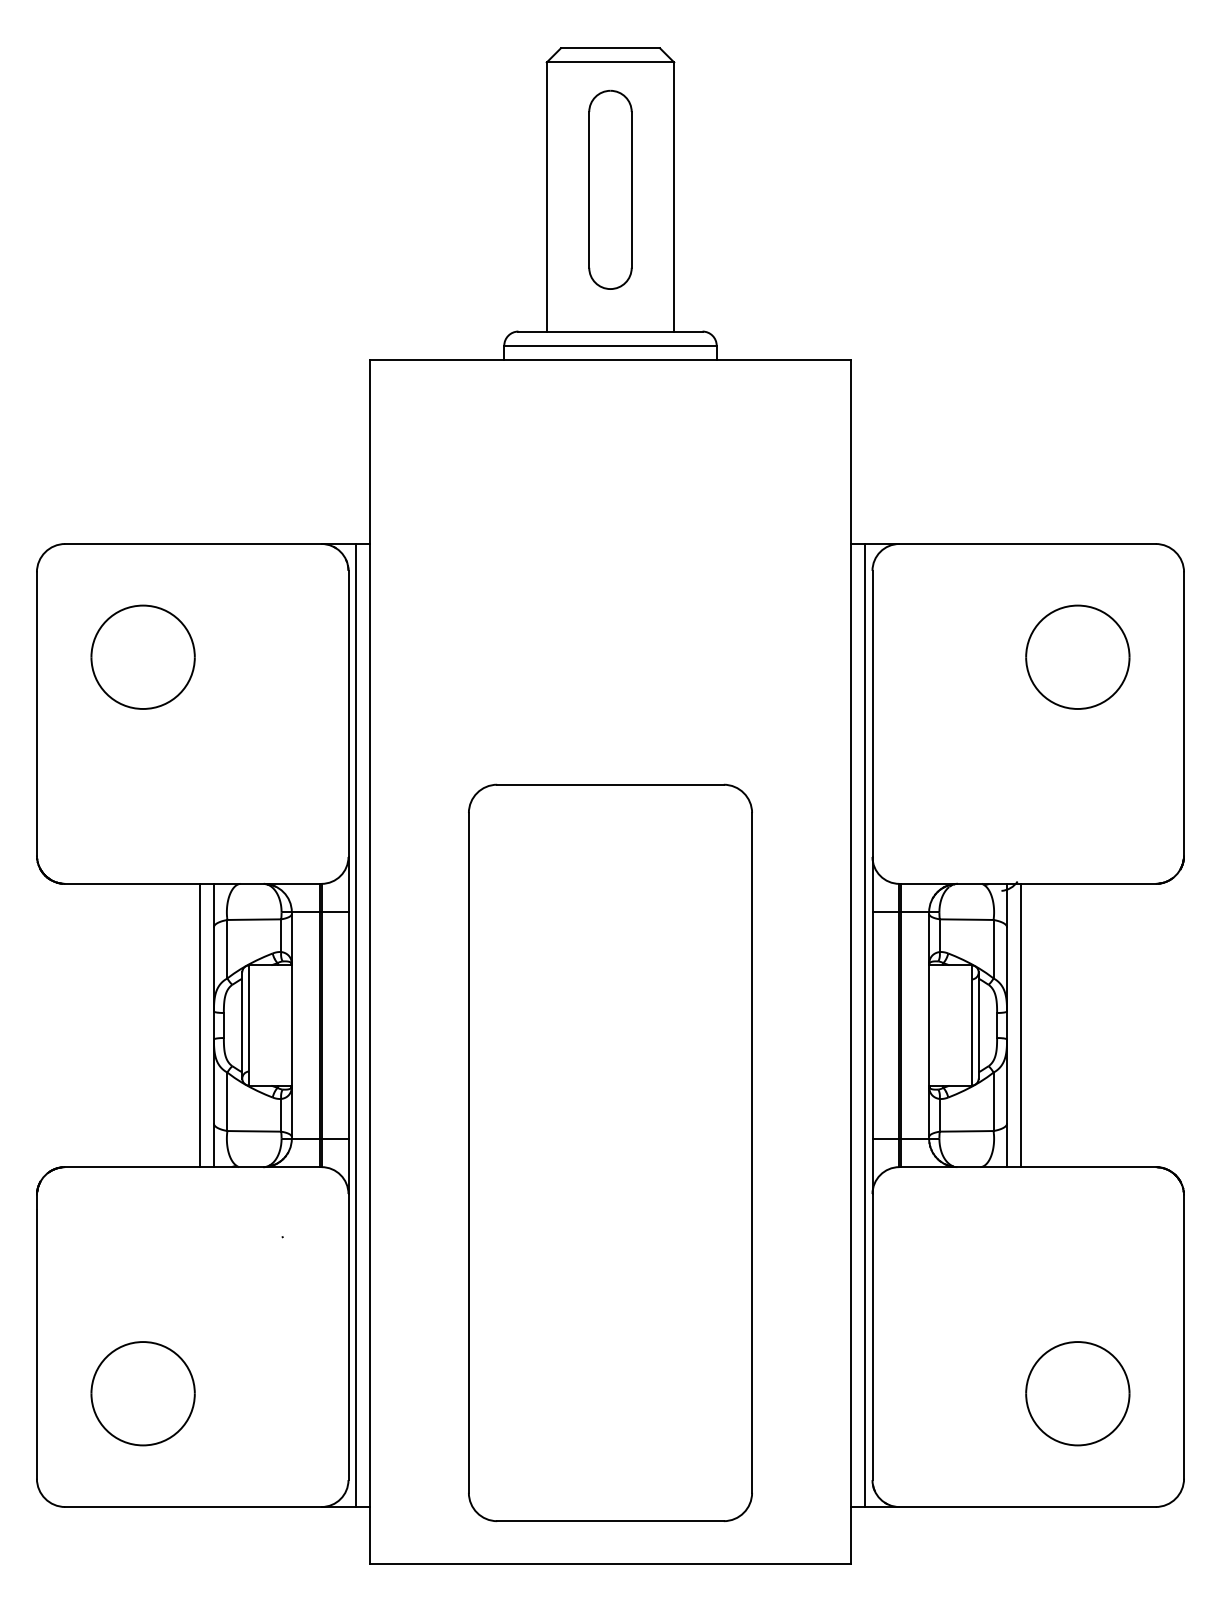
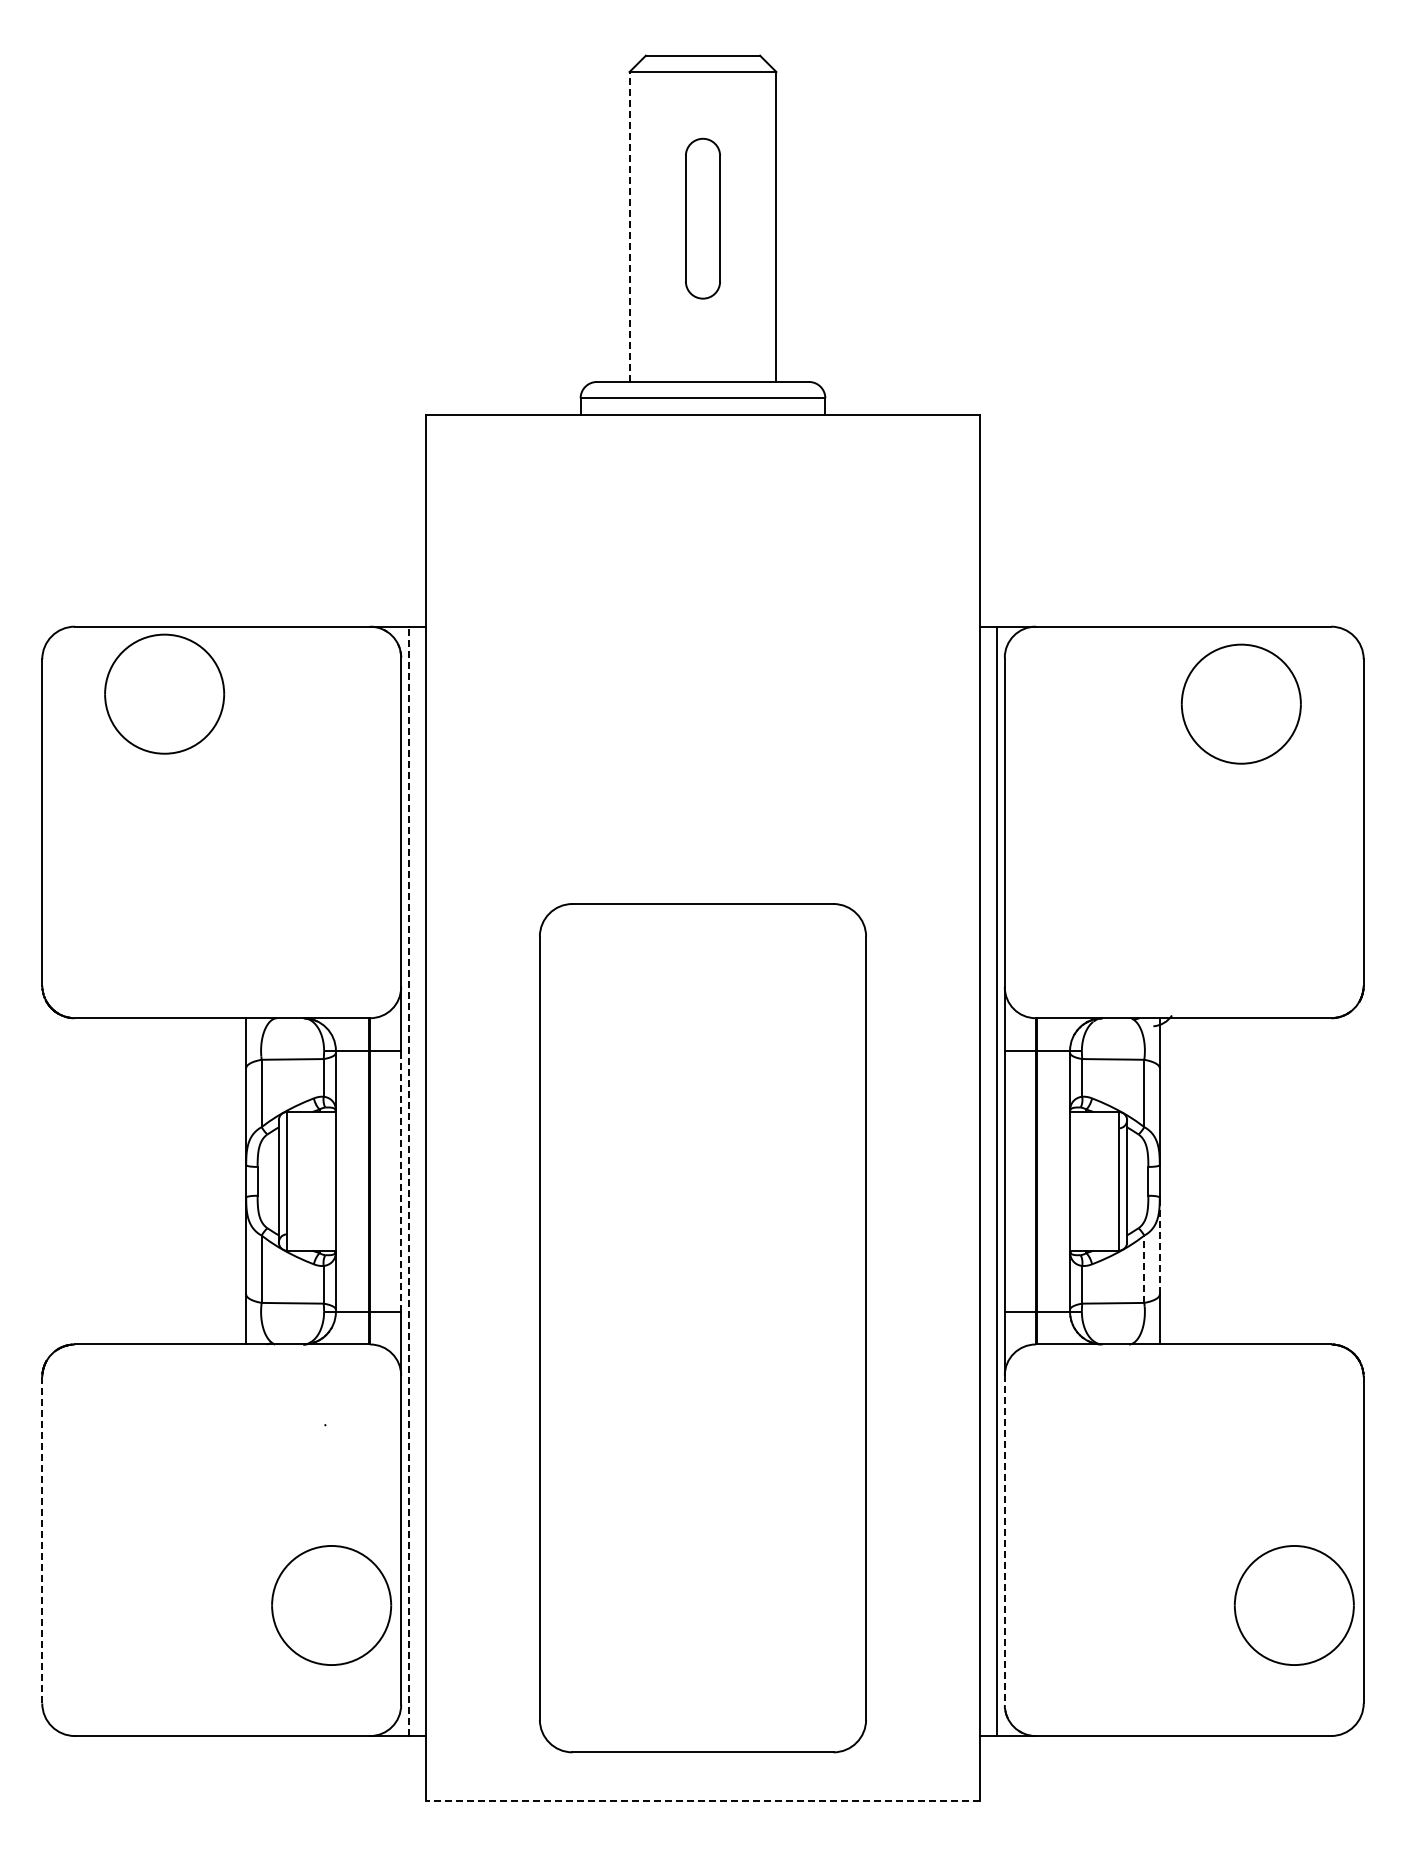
part: (610, 189) -> (702, 218), size x0.7
line: (546, 197) -> (629, 227), solid -> dashed
part: (143, 656) -> (164, 693), moved
part: (1077, 656) -> (1240, 703), moved
line: (199, 1025) -> (229, 1181), removed
line: (348, 1025) -> (401, 1181), solid -> dashed
line: (355, 1025) -> (409, 1181), solid -> dashed
line: (1021, 1025) -> (1176, 1181), removed
line: (1006, 1081) -> (1159, 1245), solid -> dashed
line: (993, 1102) -> (1144, 1269), solid -> dashed
line: (37, 1337) -> (42, 1540), solid -> dashed
line: (872, 1337) -> (1004, 1540), solid -> dashed
part: (143, 1393) -> (331, 1605), moved
part: (1077, 1393) -> (1293, 1605), moved
line: (610, 1563) -> (702, 1801), solid -> dashed

